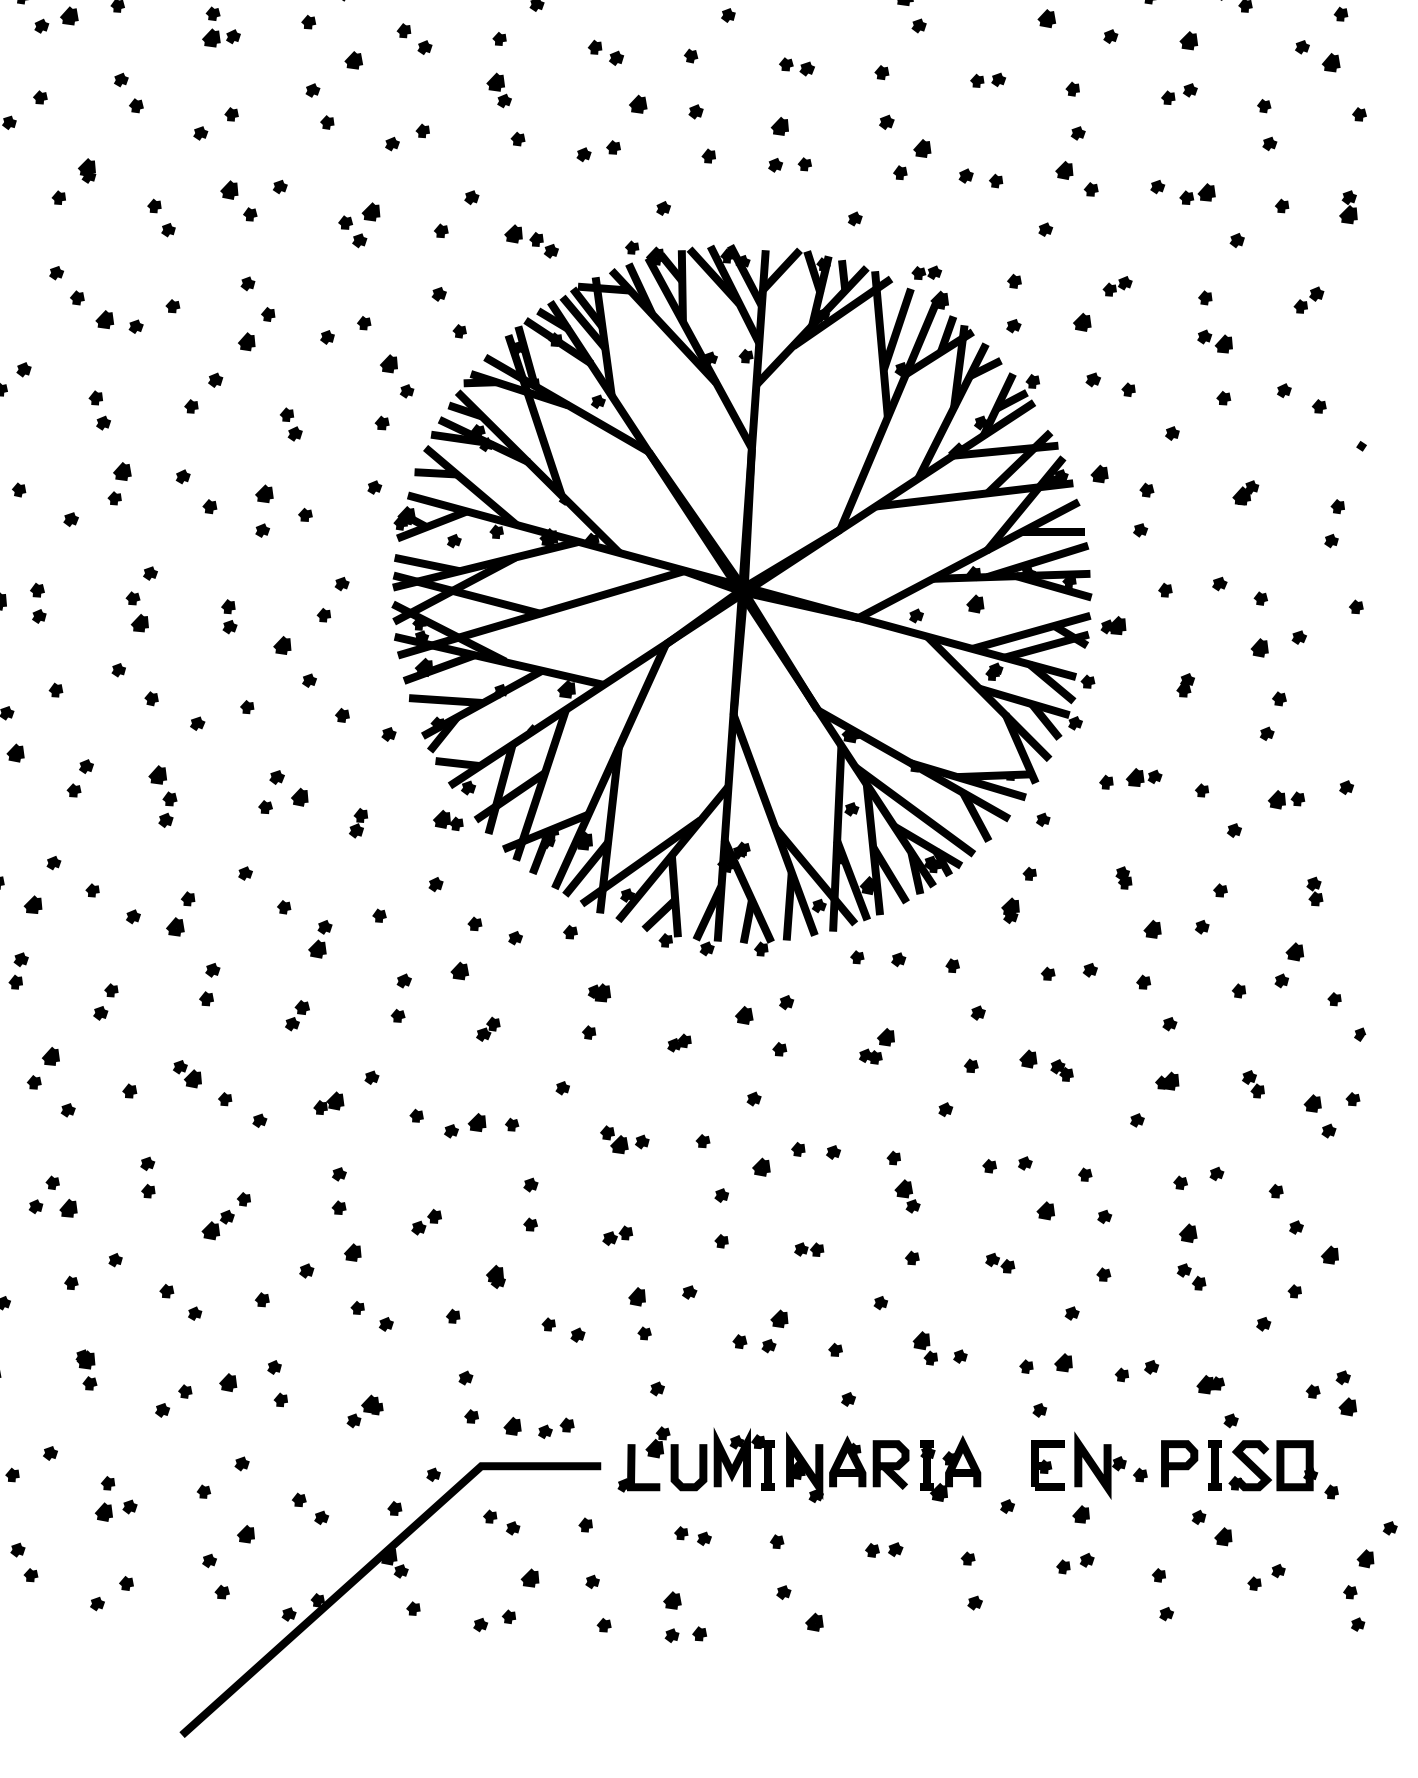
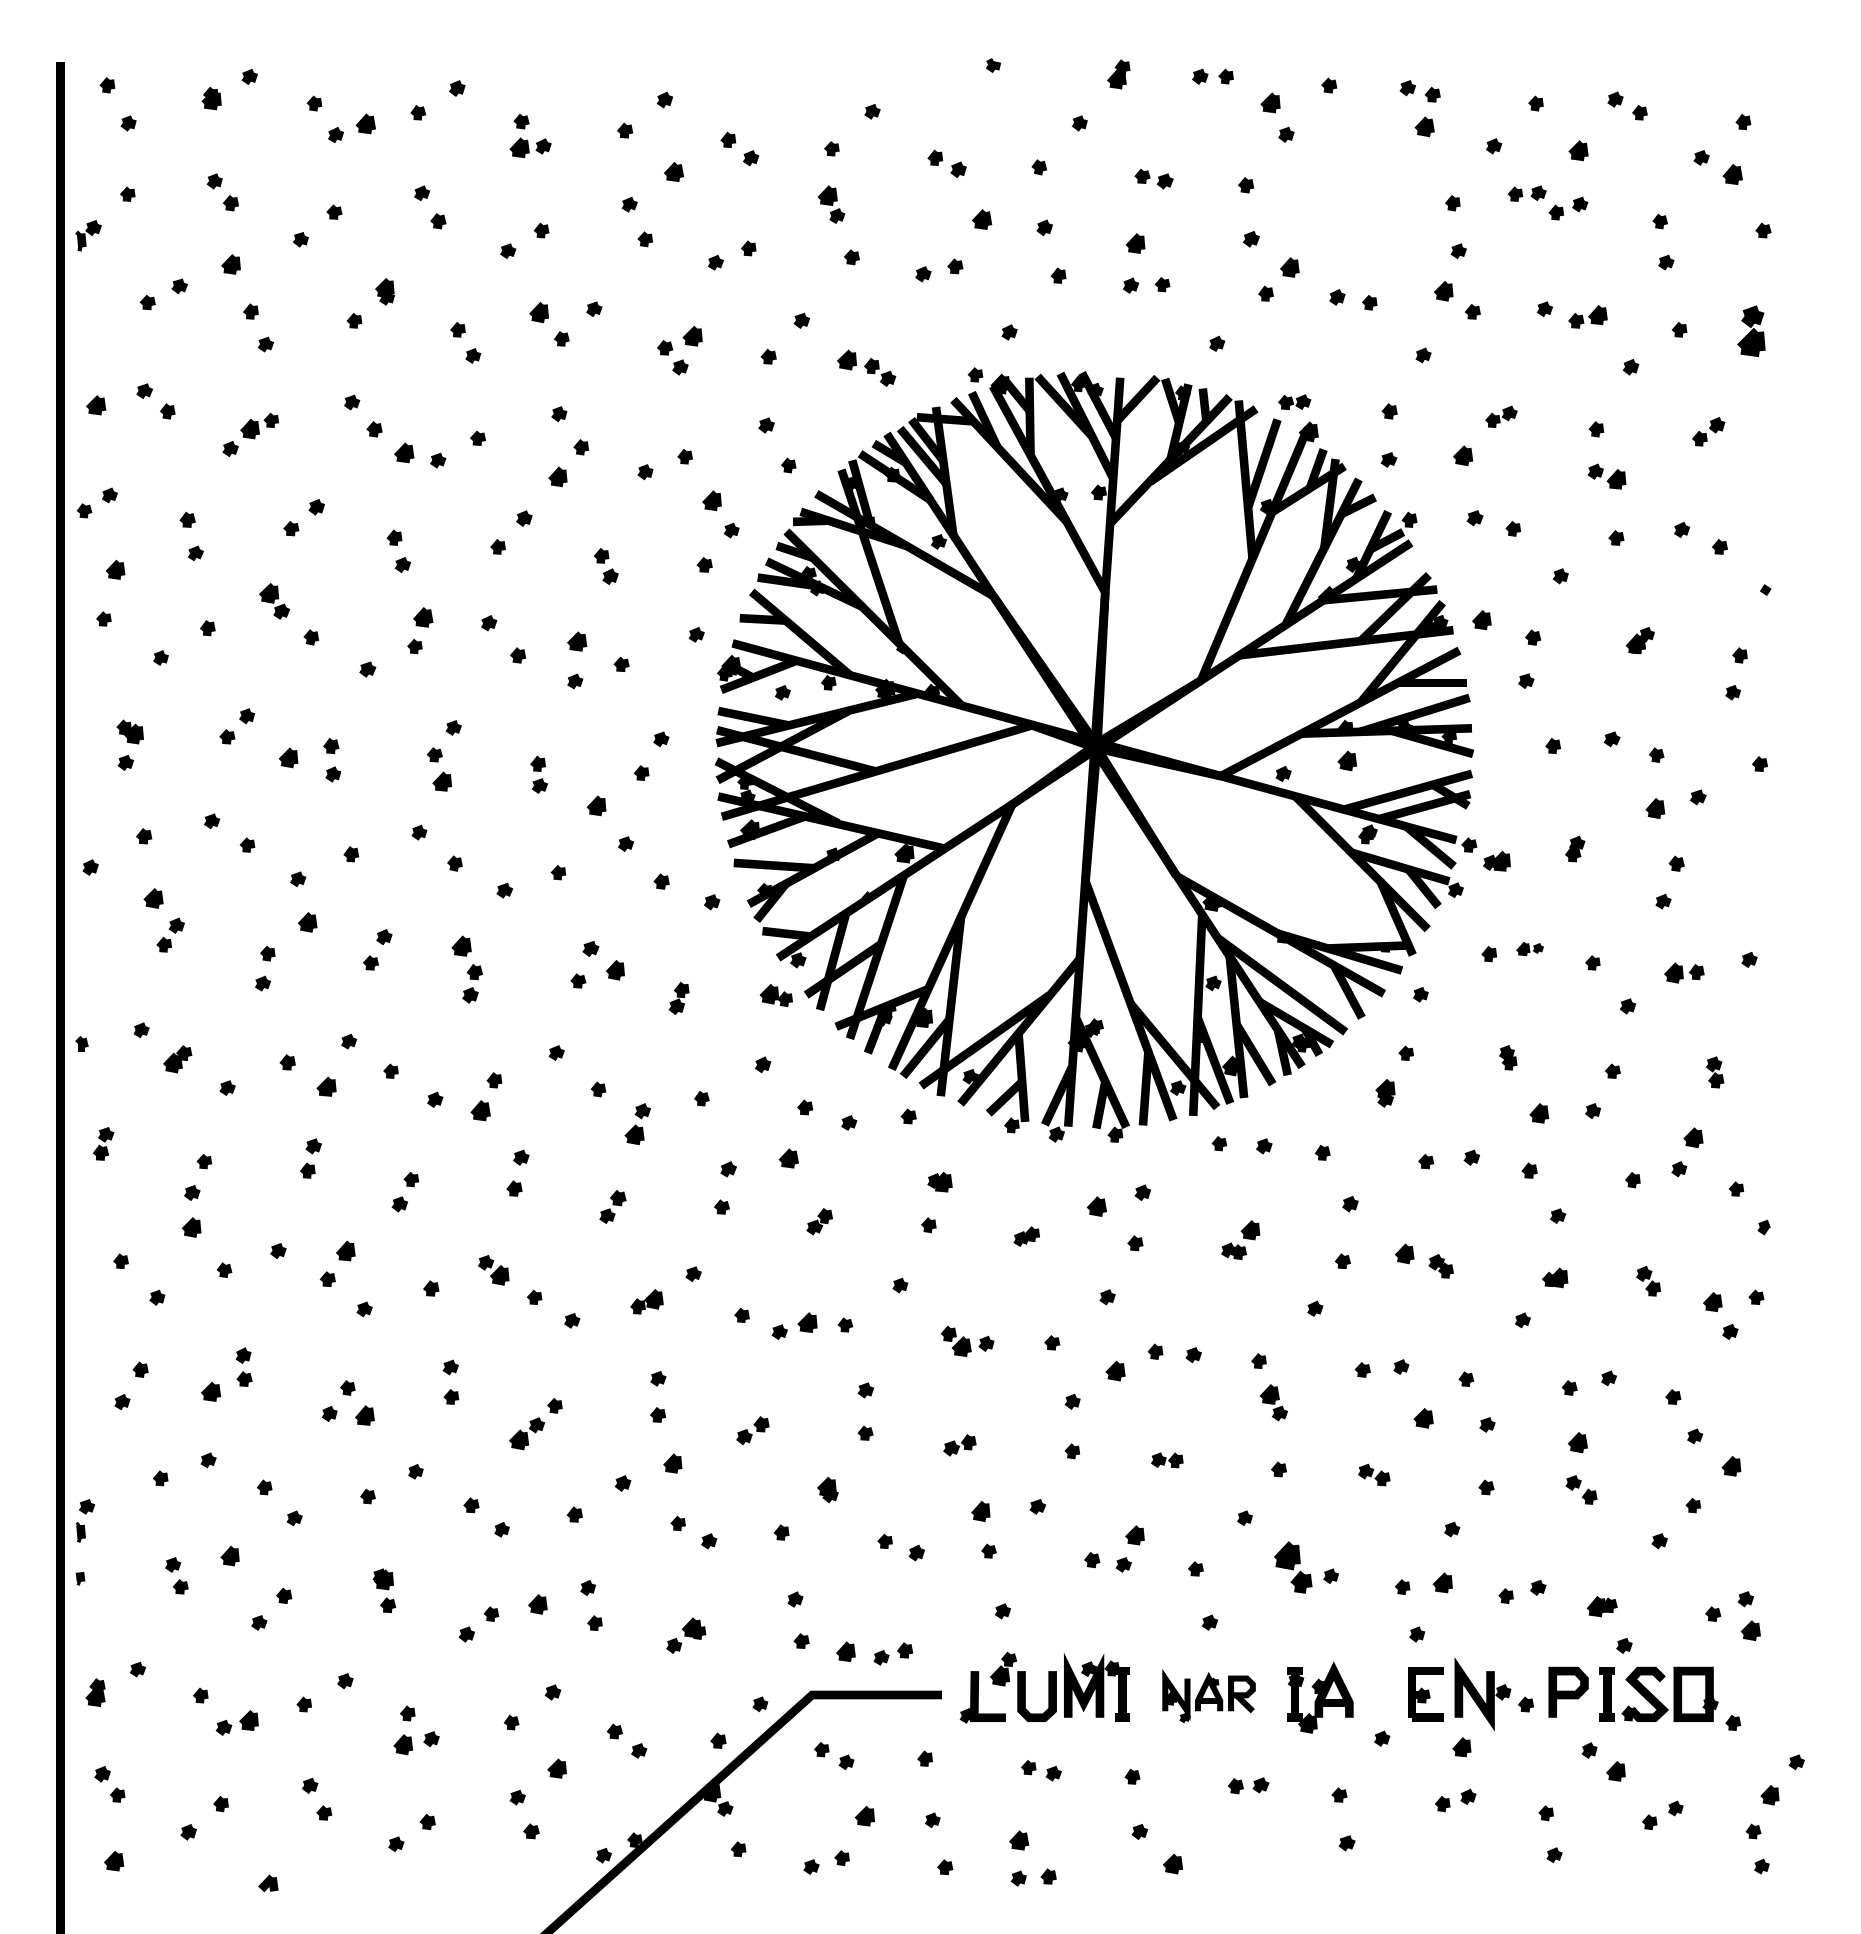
part: (987, 80) -> (1526, 193), moved
part: (1348, 206) -> (1751, 330), size x1.4
part: (1113, 625) -> (1496, 861), moved
part: (1143, 777) -> (1529, 948), size x0.7
part: (924, 1347) -> (1292, 1566), size x1.4
part: (847, 1466) -> (1208, 1695), size x0.7

